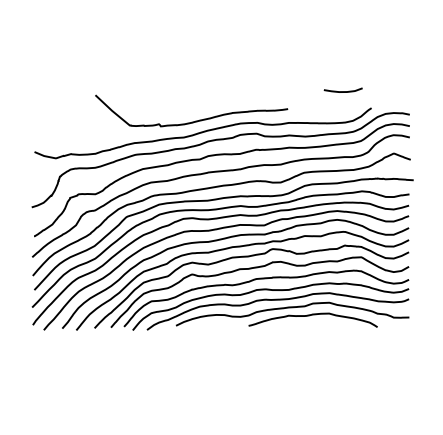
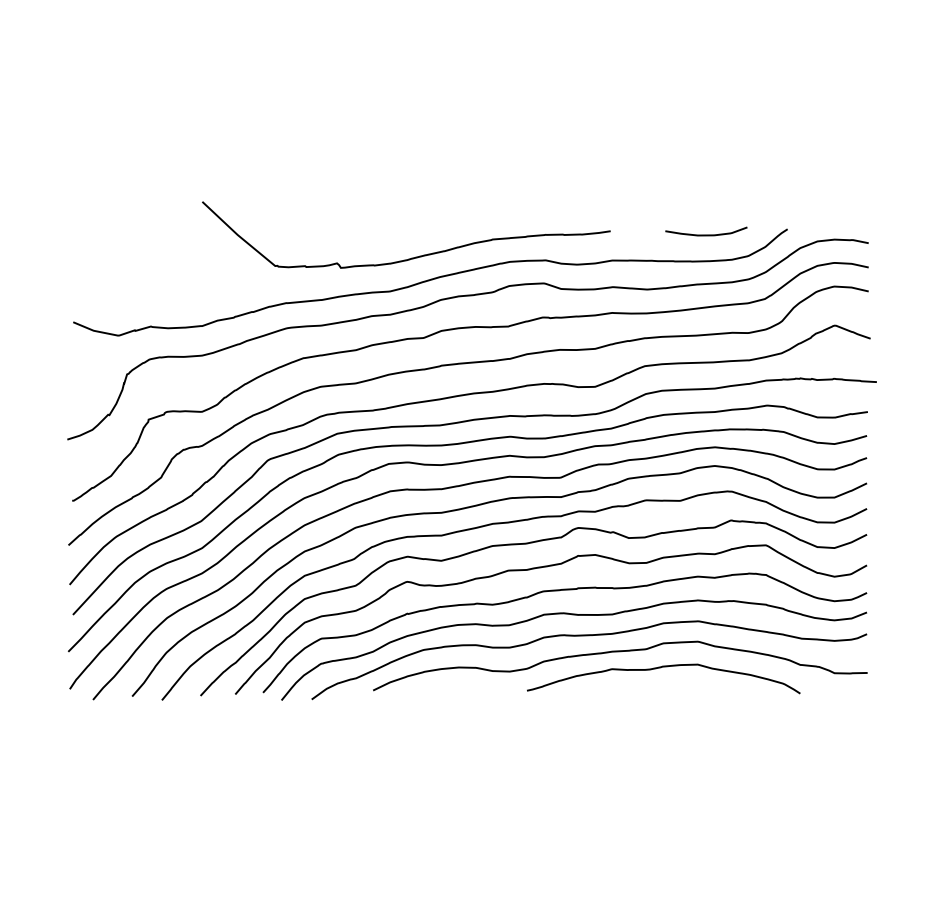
curve: (342, 91) -> (704, 234), moved

